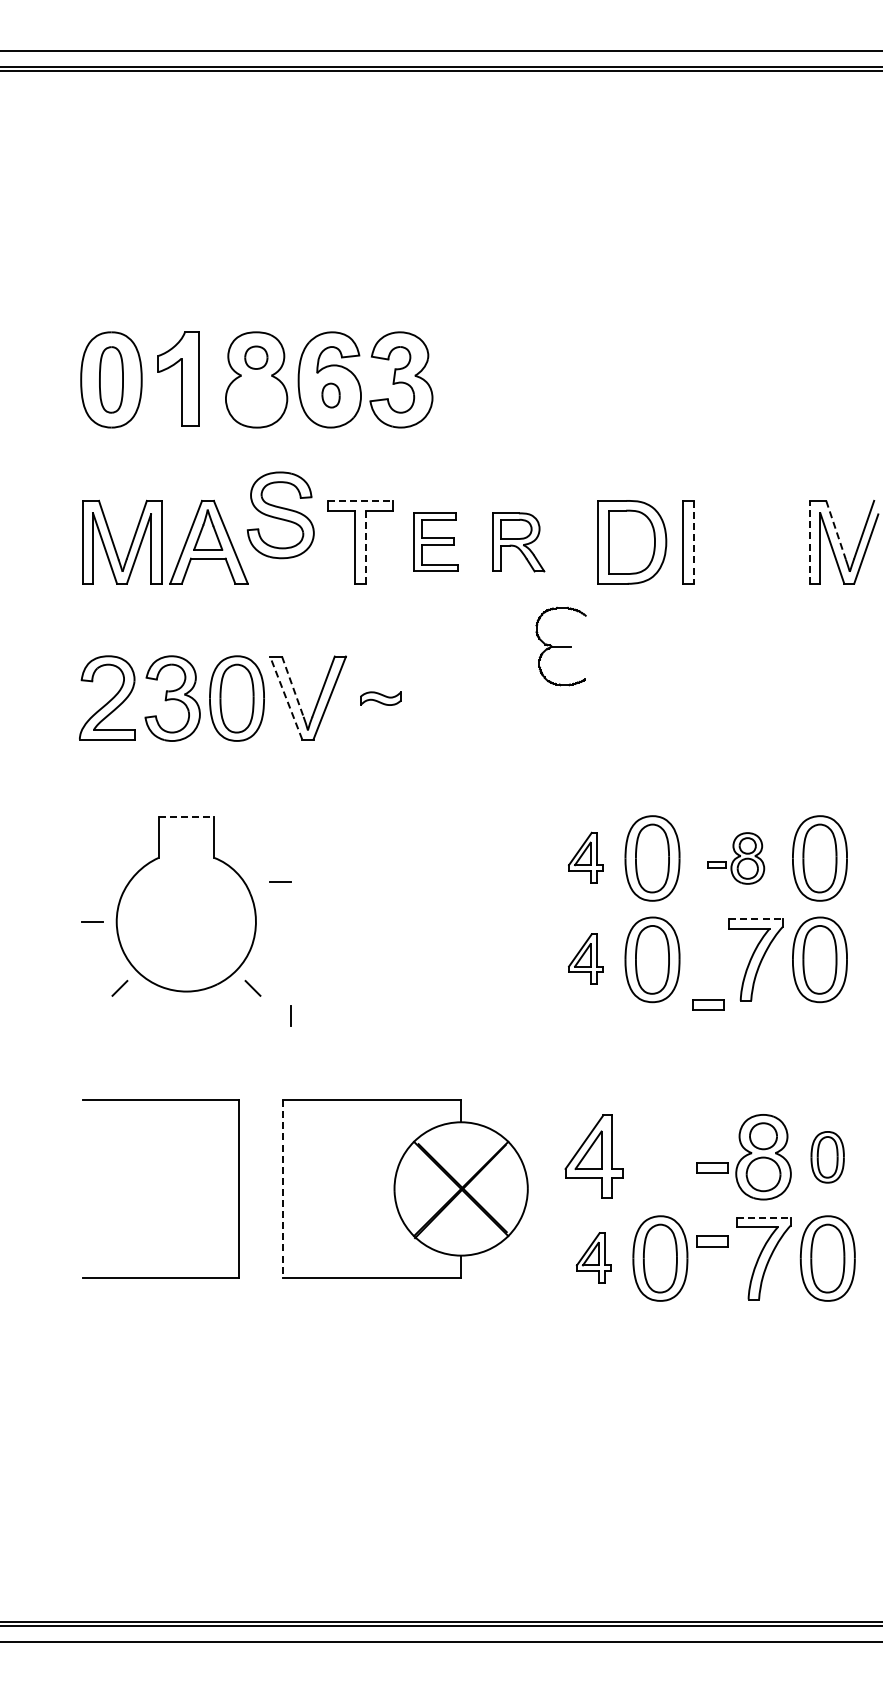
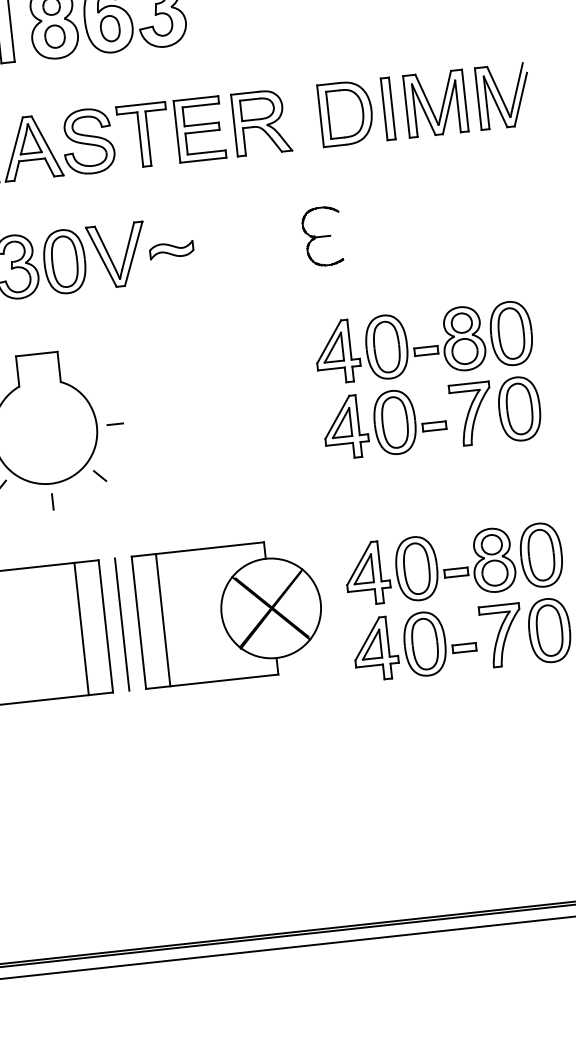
part: (330, 395) -> (109, 28), size x1.43
part: (256, 398) -> (55, 36), added
line: (360, 500) -> (140, 104), dashed -> solid
part: (280, 515) -> (88, 141), moved
line: (836, 530) -> (497, 88), dashed -> solid
line: (809, 541) -> (478, 98), dashed -> solid
part: (435, 542) -> (199, 129), size x1.43
part: (518, 542) -> (261, 122), size x1.43
line: (694, 542) -> (392, 108), dashed -> solid
part: (745, 544) -> (430, 105), added
line: (365, 547) -> (148, 138), dashed -> solid
part: (560, 646) -> (322, 236), moved
line: (292, 686) -> (105, 248), dashed -> solid
line: (286, 697) -> (101, 256), dashed -> solid
part: (380, 698) -> (171, 250), size x1.43
line: (186, 817) -> (36, 354), dashed -> solid
part: (585, 857) -> (336, 351), size x1.67
part: (735, 858) -> (448, 340), size x1.67
line: (280, 881) -> (115, 424), moved
line: (756, 918) -> (469, 383), dashed -> solid
part: (585, 958) -> (345, 426), size x1.67
part: (708, 1004) -> (434, 426), moved
line: (290, 1015) -> (52, 501), moved
part: (660, 1157) -> (416, 568), added
part: (827, 1157) -> (541, 555), size x1.67
line: (206, 1188) -> (81, 628), added
line: (260, 1188) -> (121, 624), added
line: (283, 1188) -> (138, 622), dashed -> solid
line: (315, 1188) -> (162, 619), added
line: (763, 1217) -> (498, 605), dashed -> solid
part: (712, 1241) -> (464, 648), moved
part: (593, 1257) -> (375, 648), size x1.67

